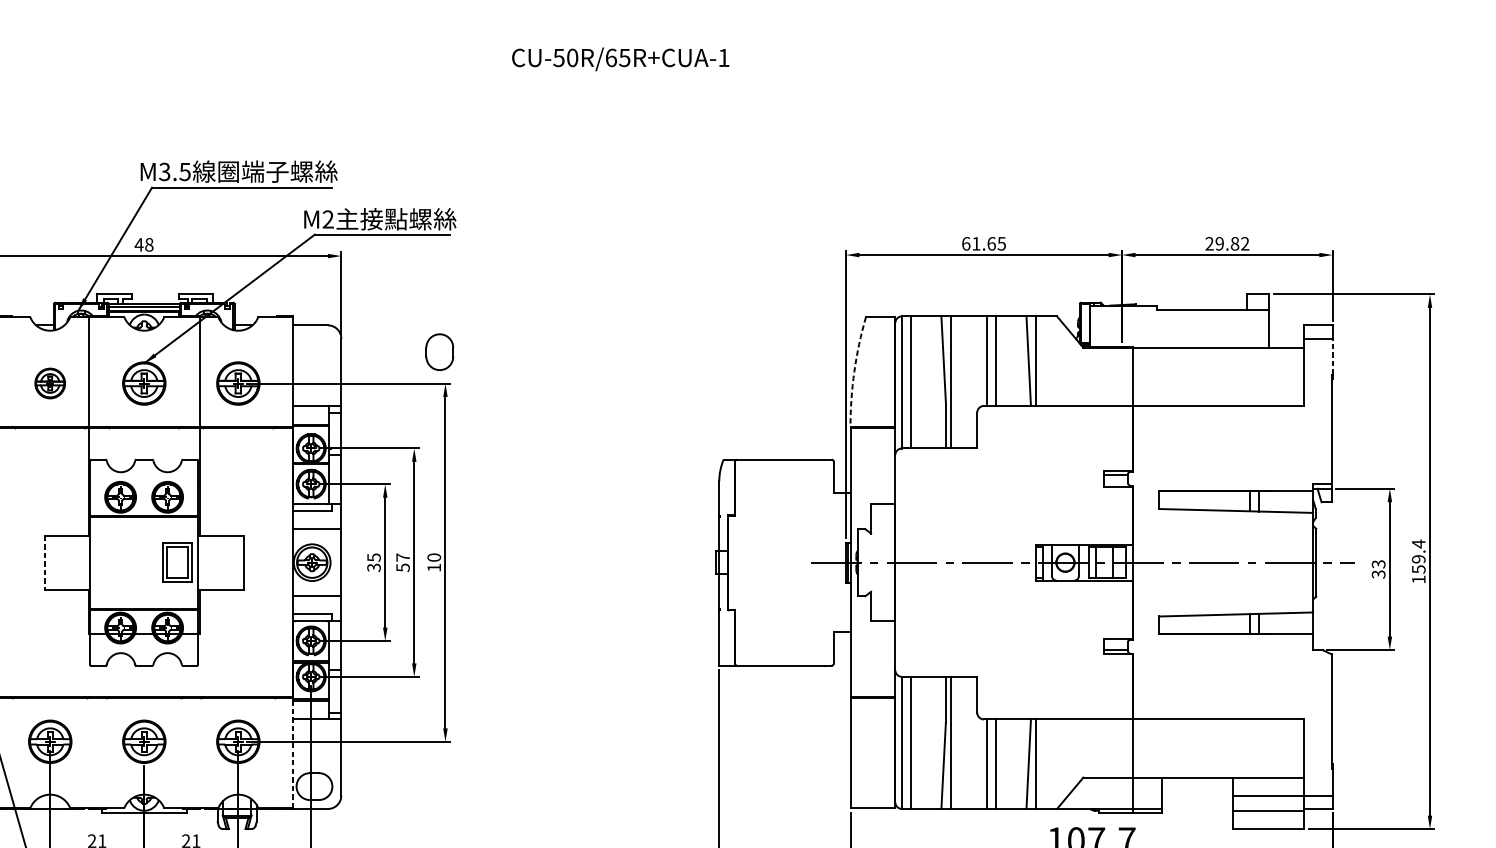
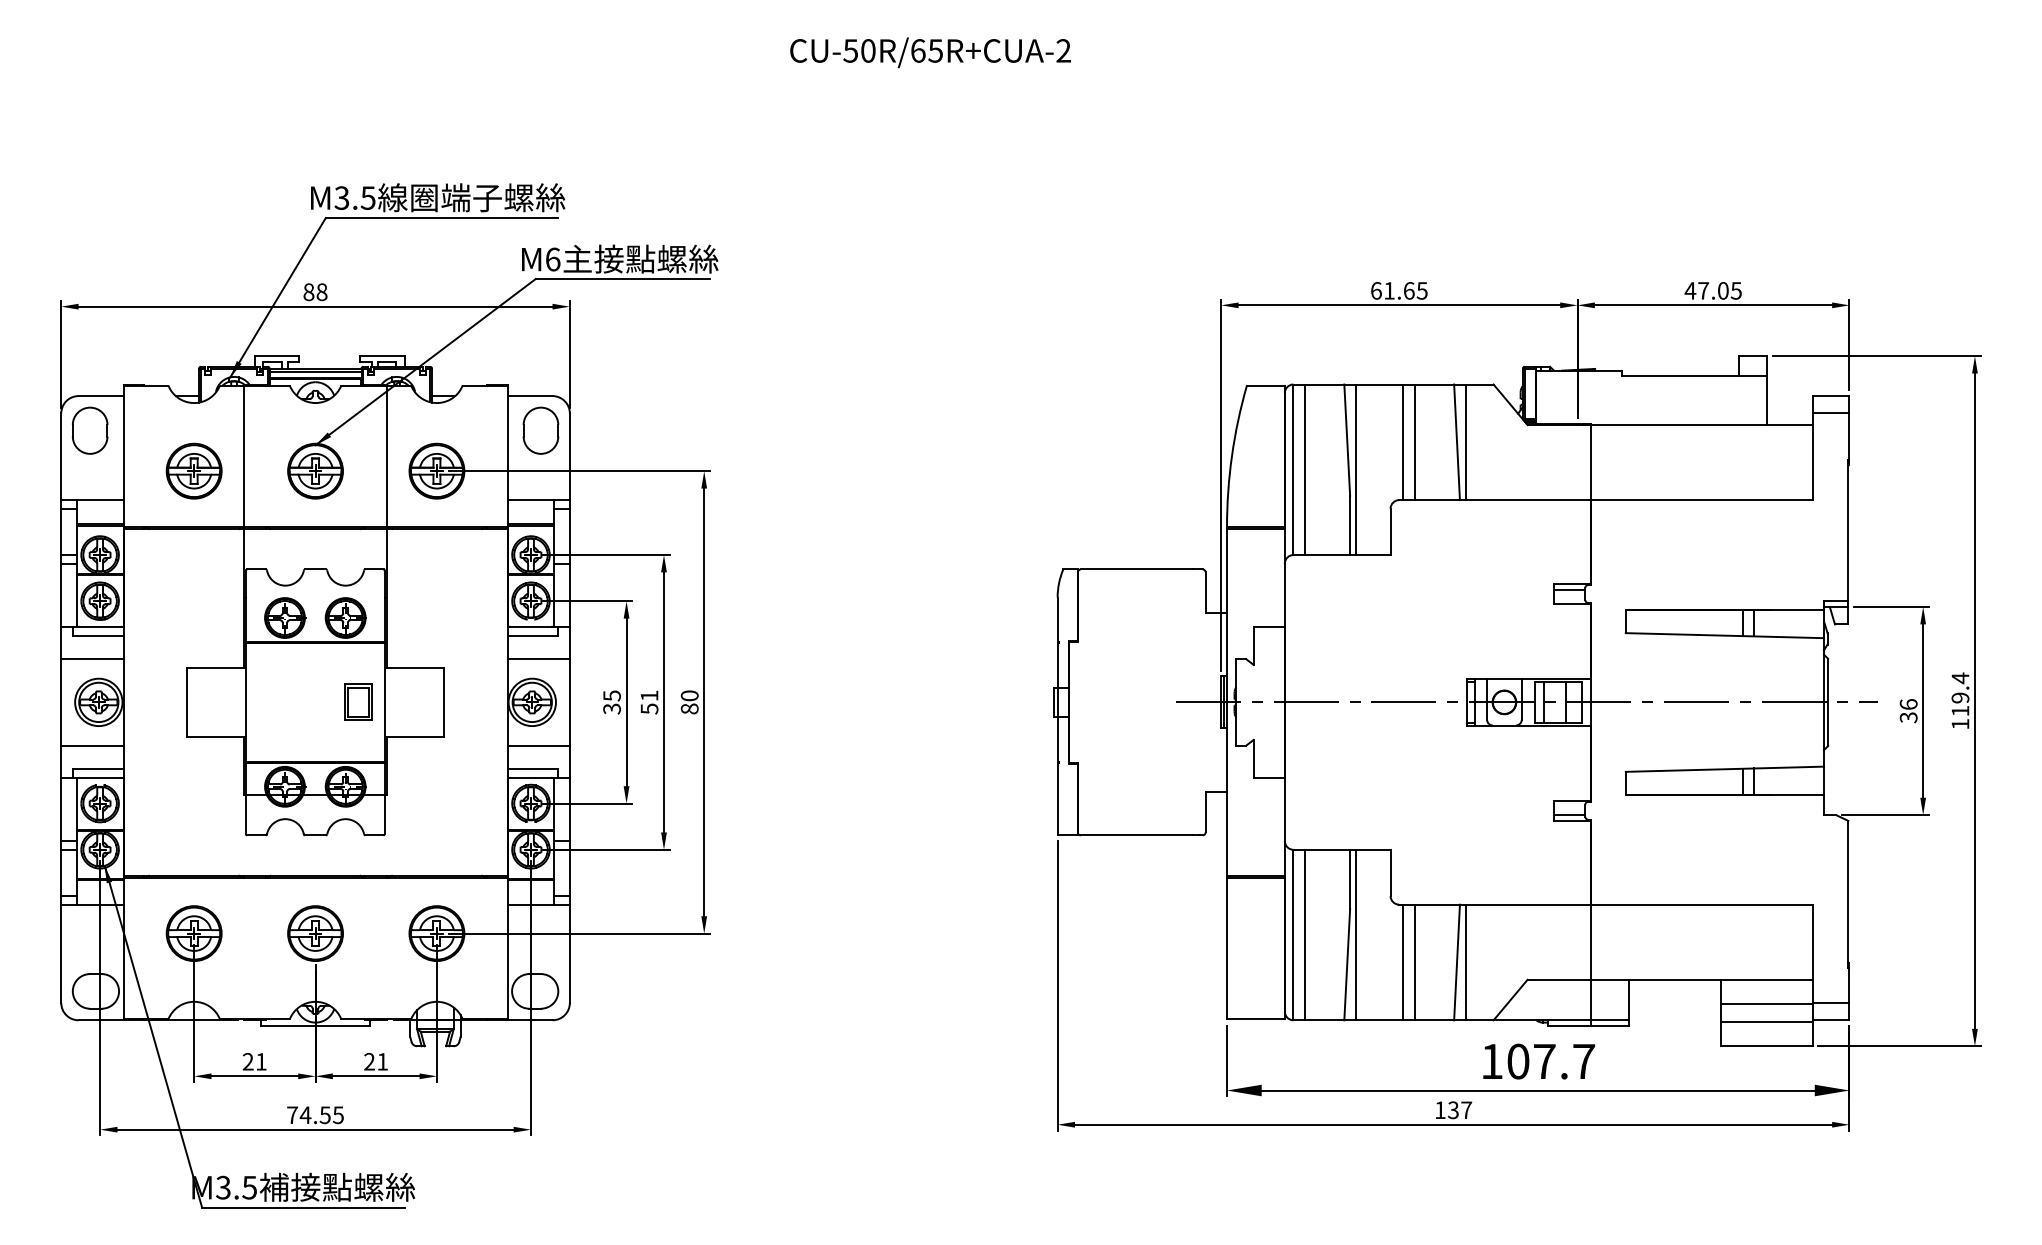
text: (723, 57) -> (1063, 50), CU-50R/65R+CUA-1 -> CU-50R/65R+CUA-2
text: (327, 219) -> (552, 259), M2 -> M6
text: (1226, 243) -> (1712, 290), 29.82 -> 47.05
text: (138, 245) -> (308, 292), 48 -> 88
part: (439, 352) -> (540, 430), moved
line: (1332, 356) -> (1849, 436), dashed -> solid
arc: (854, 371) -> (1232, 455), dashed -> solid
part: (49, 383) -> (193, 470), size x1.43
text: (403, 557) -> (649, 695), 57 -> 51
part: (177, 561) -> (358, 701), size x0.71
line: (44, 562) -> (186, 702), dashed -> solid
text: (1378, 564) -> (1908, 704), 33 -> 36
text: (434, 567) -> (689, 708), 10 -> 80
text: (1418, 568) -> (1960, 710), 159.4 -> 119.4
line: (293, 753) -> (507, 948), dashed -> solid

